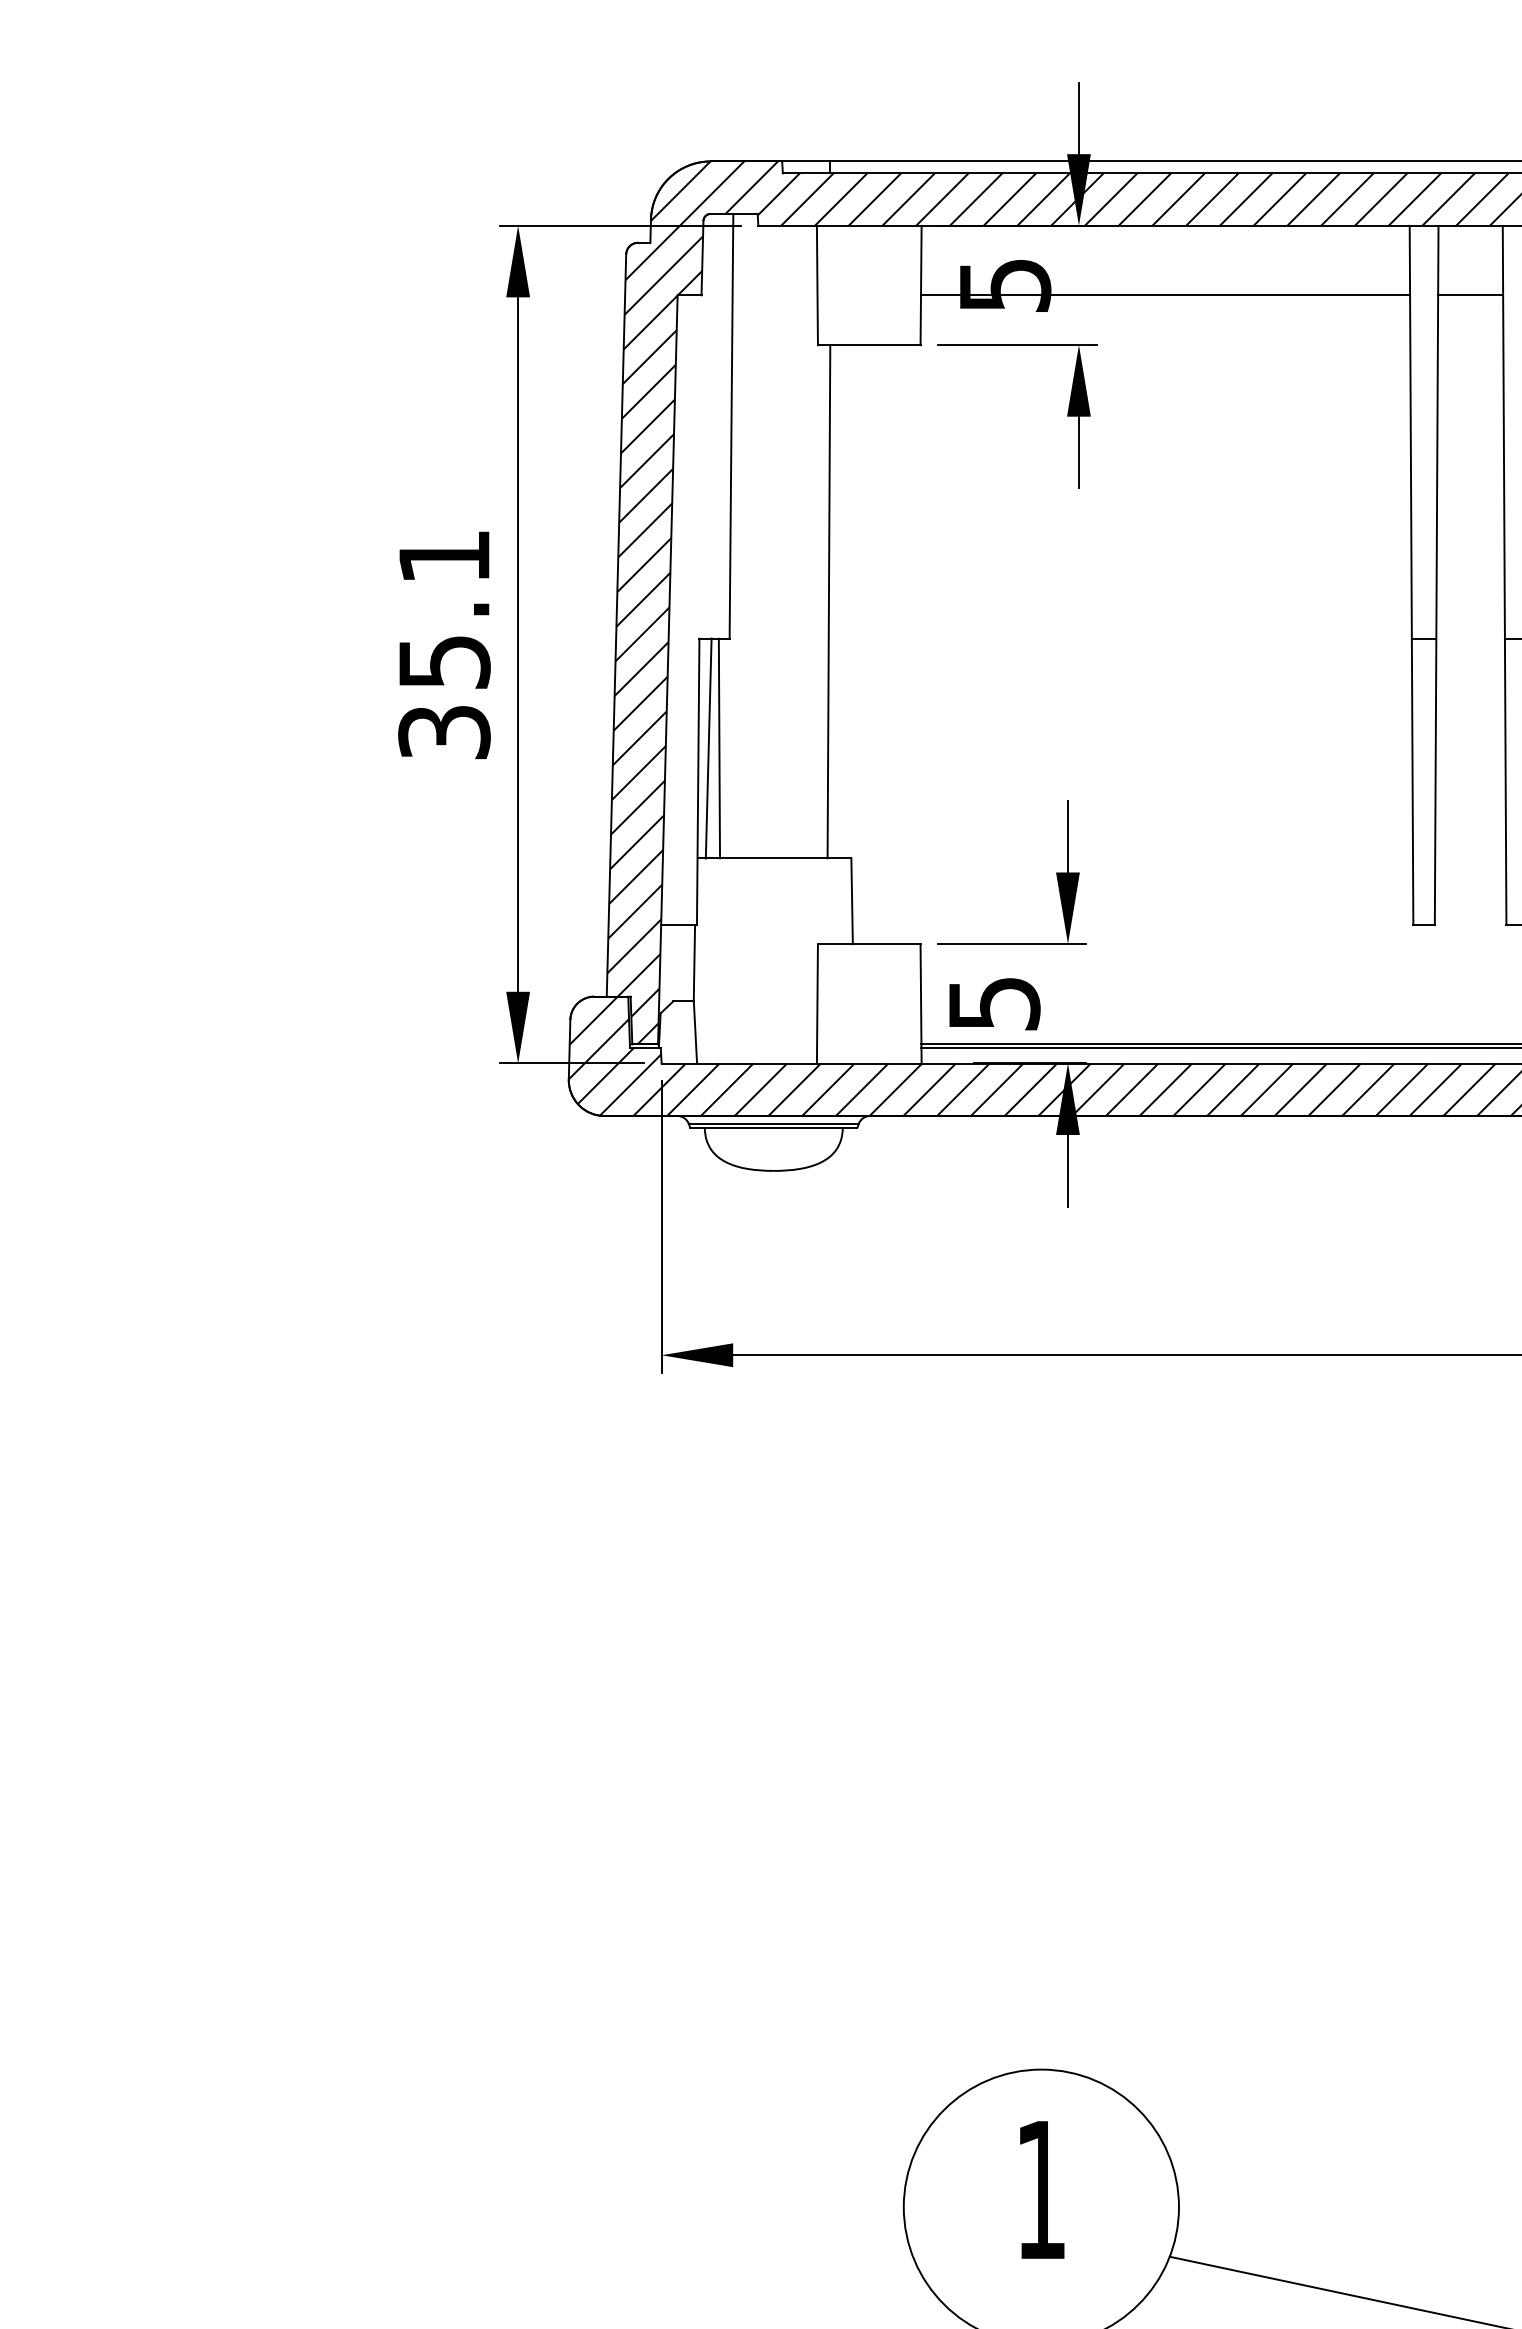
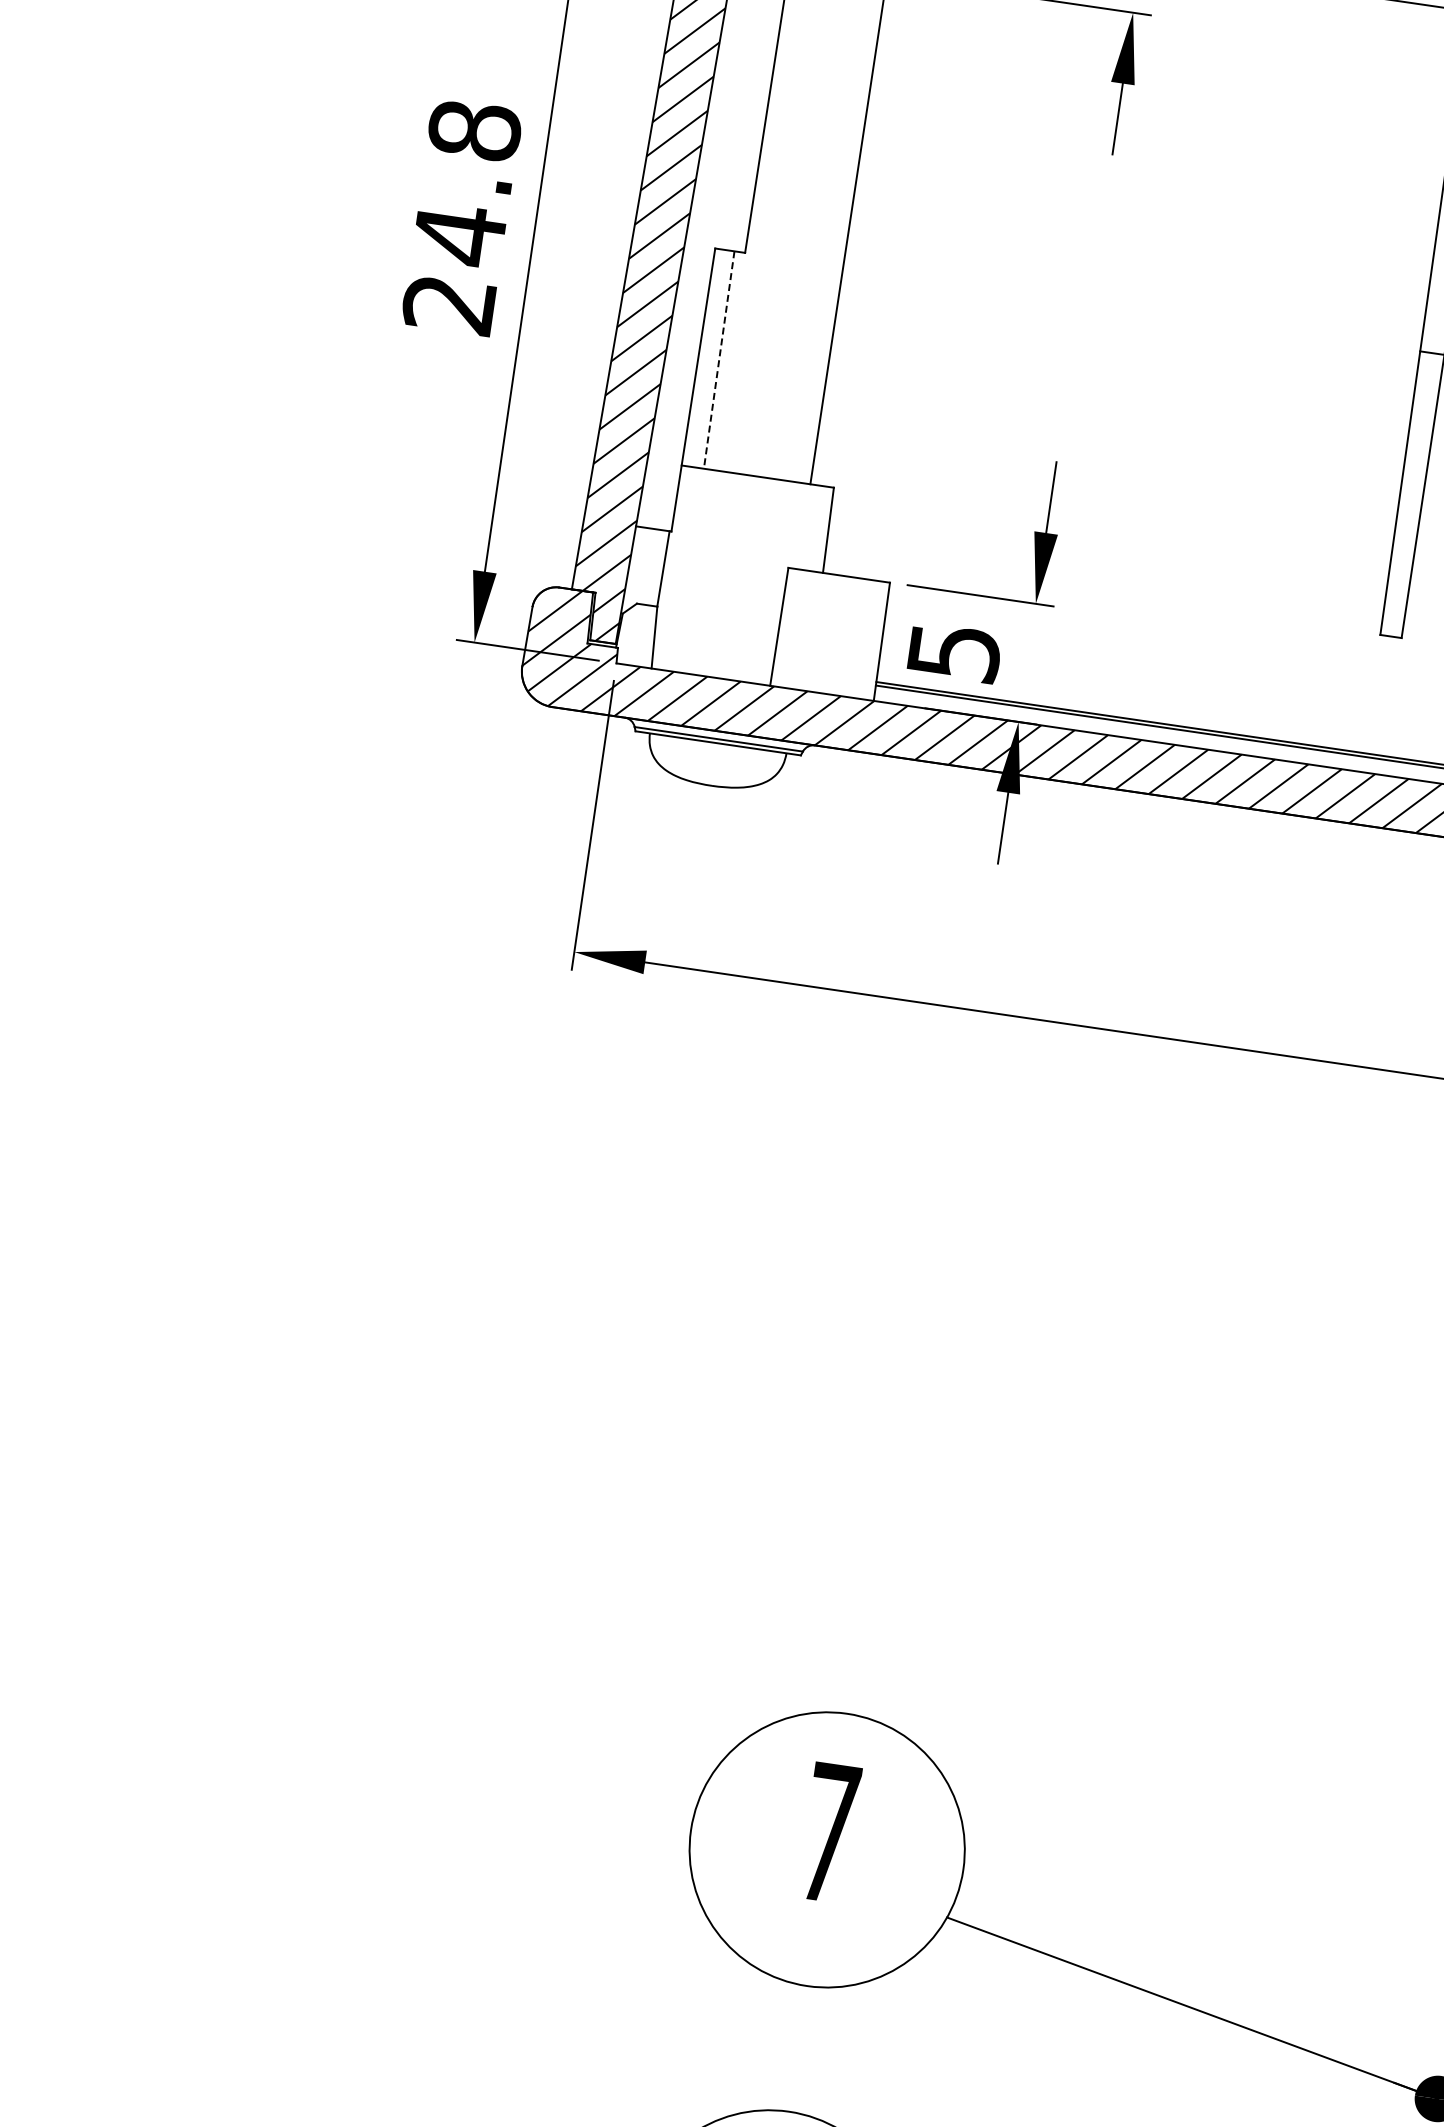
text: (444, 644) -> (462, 217), 35.1 -> 24.8
line: (708, 748) -> (708, 358), removed
line: (719, 748) -> (719, 360), solid -> dashed
text: (1041, 2189) -> (829, 1832), 1 -> 7

